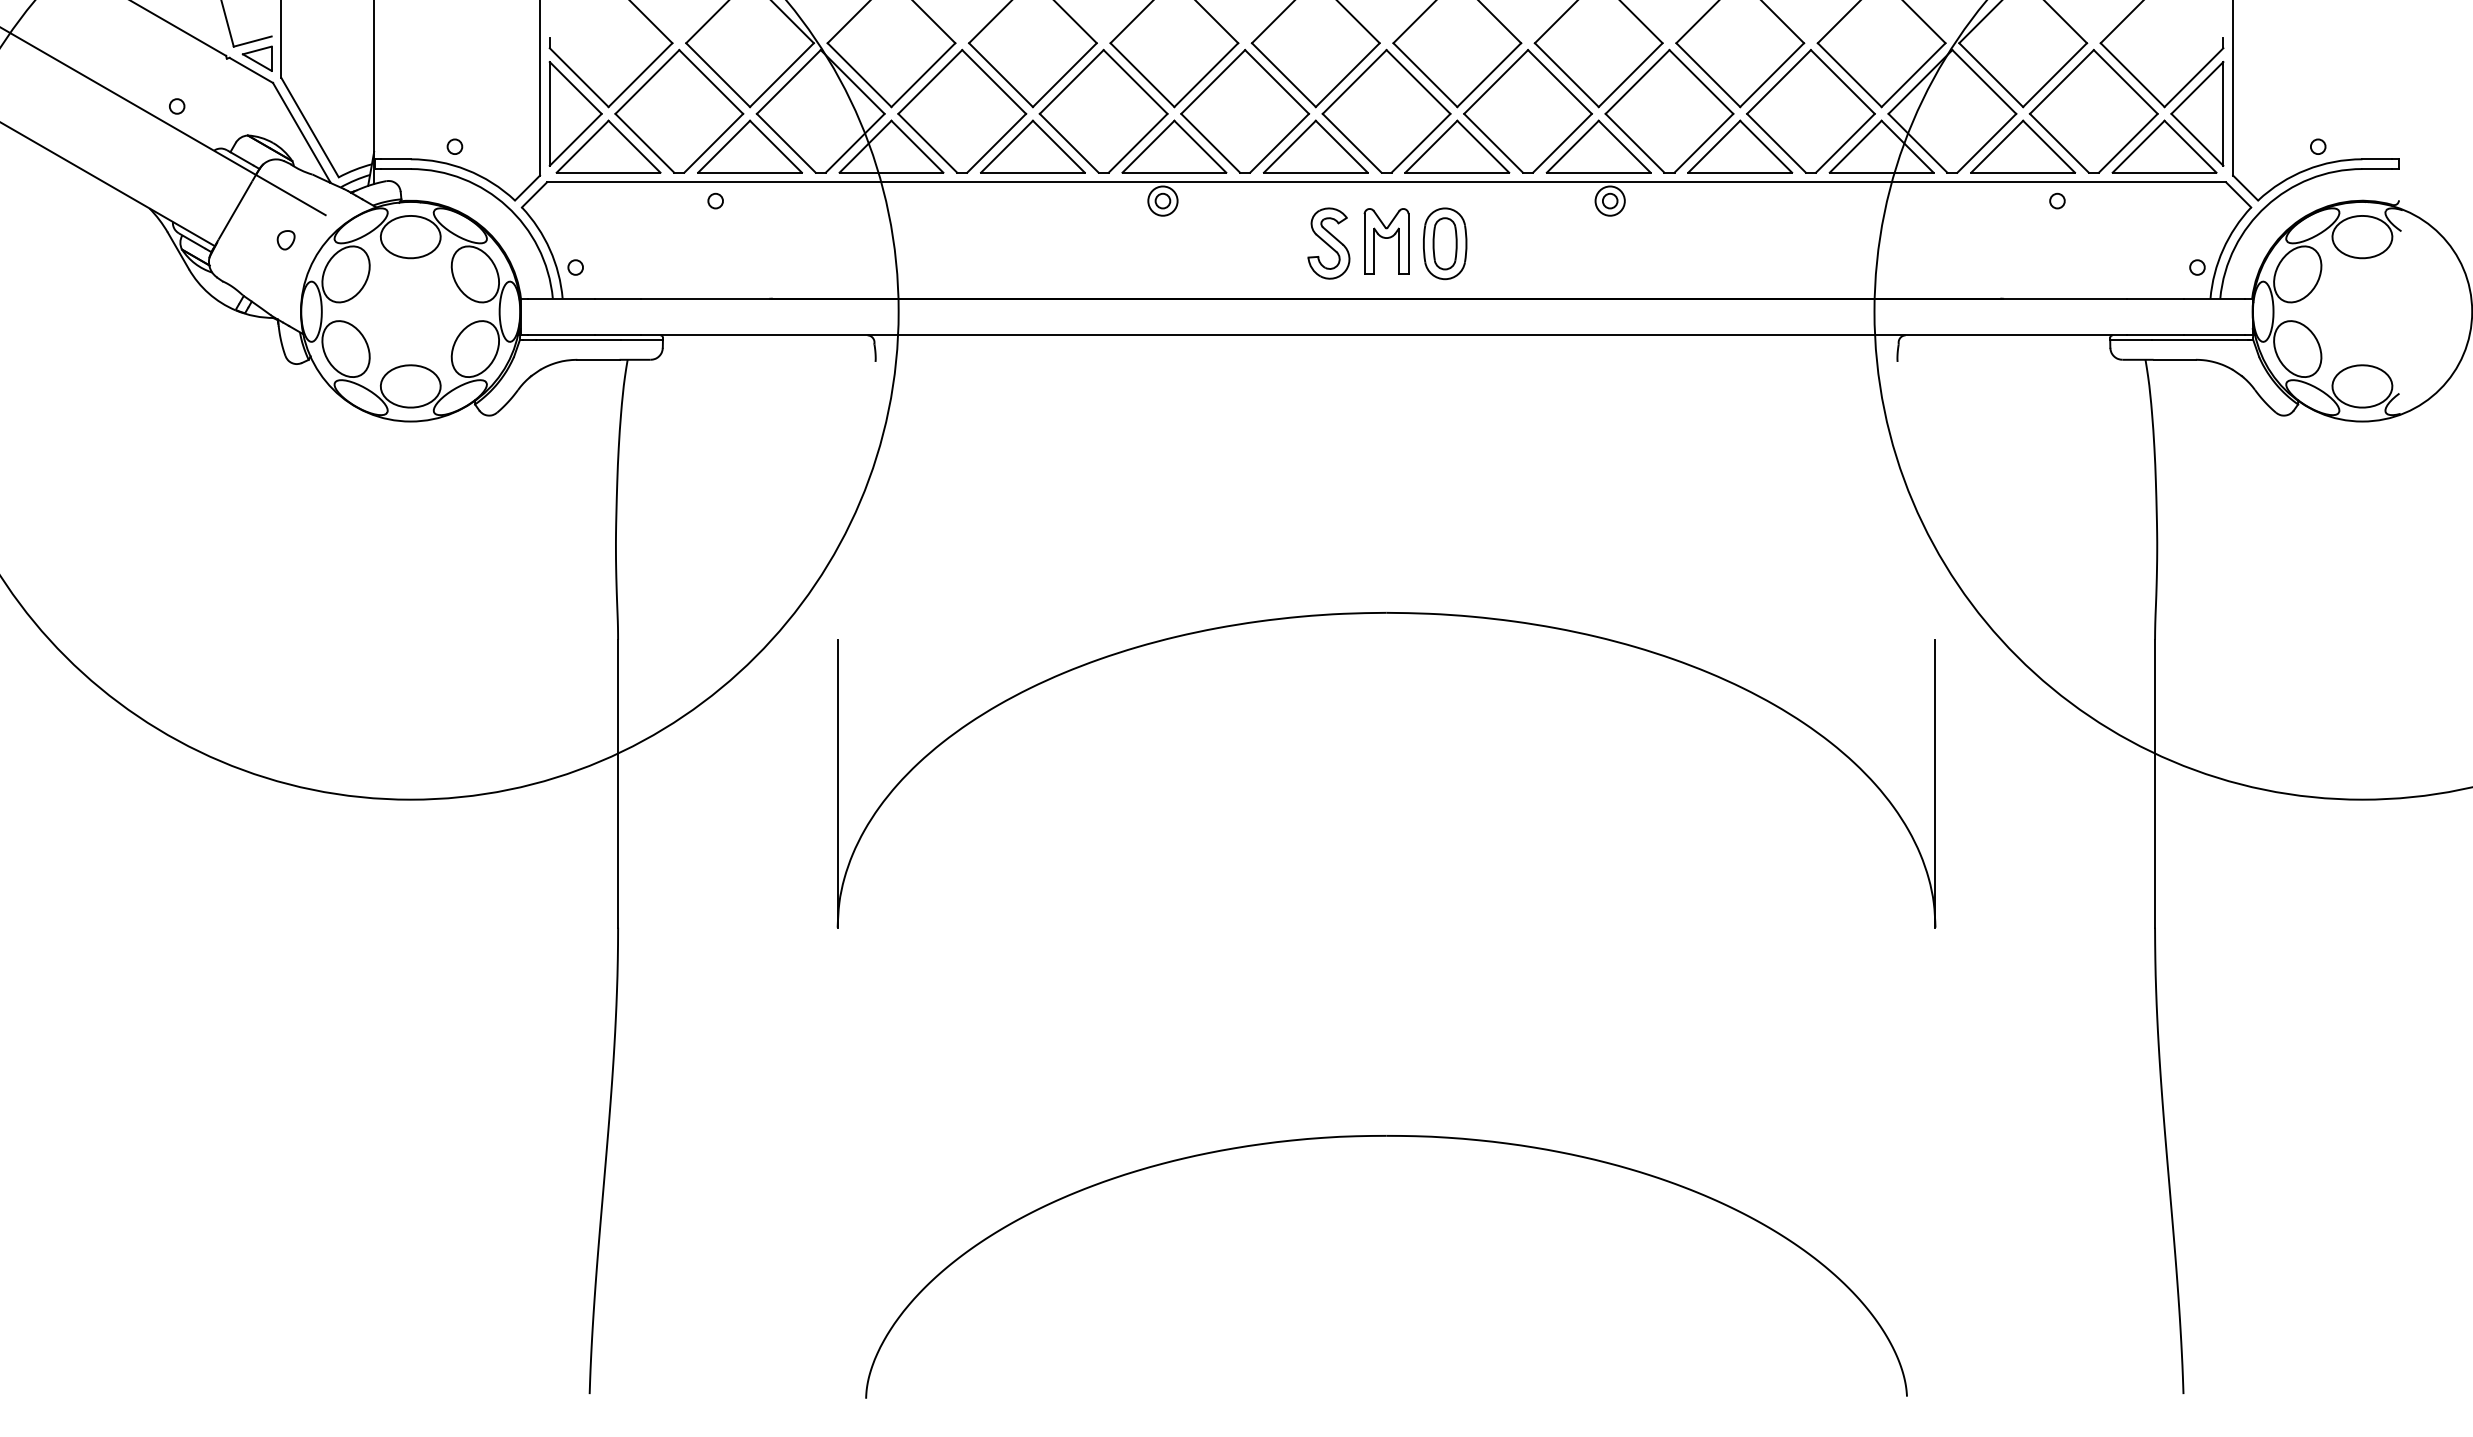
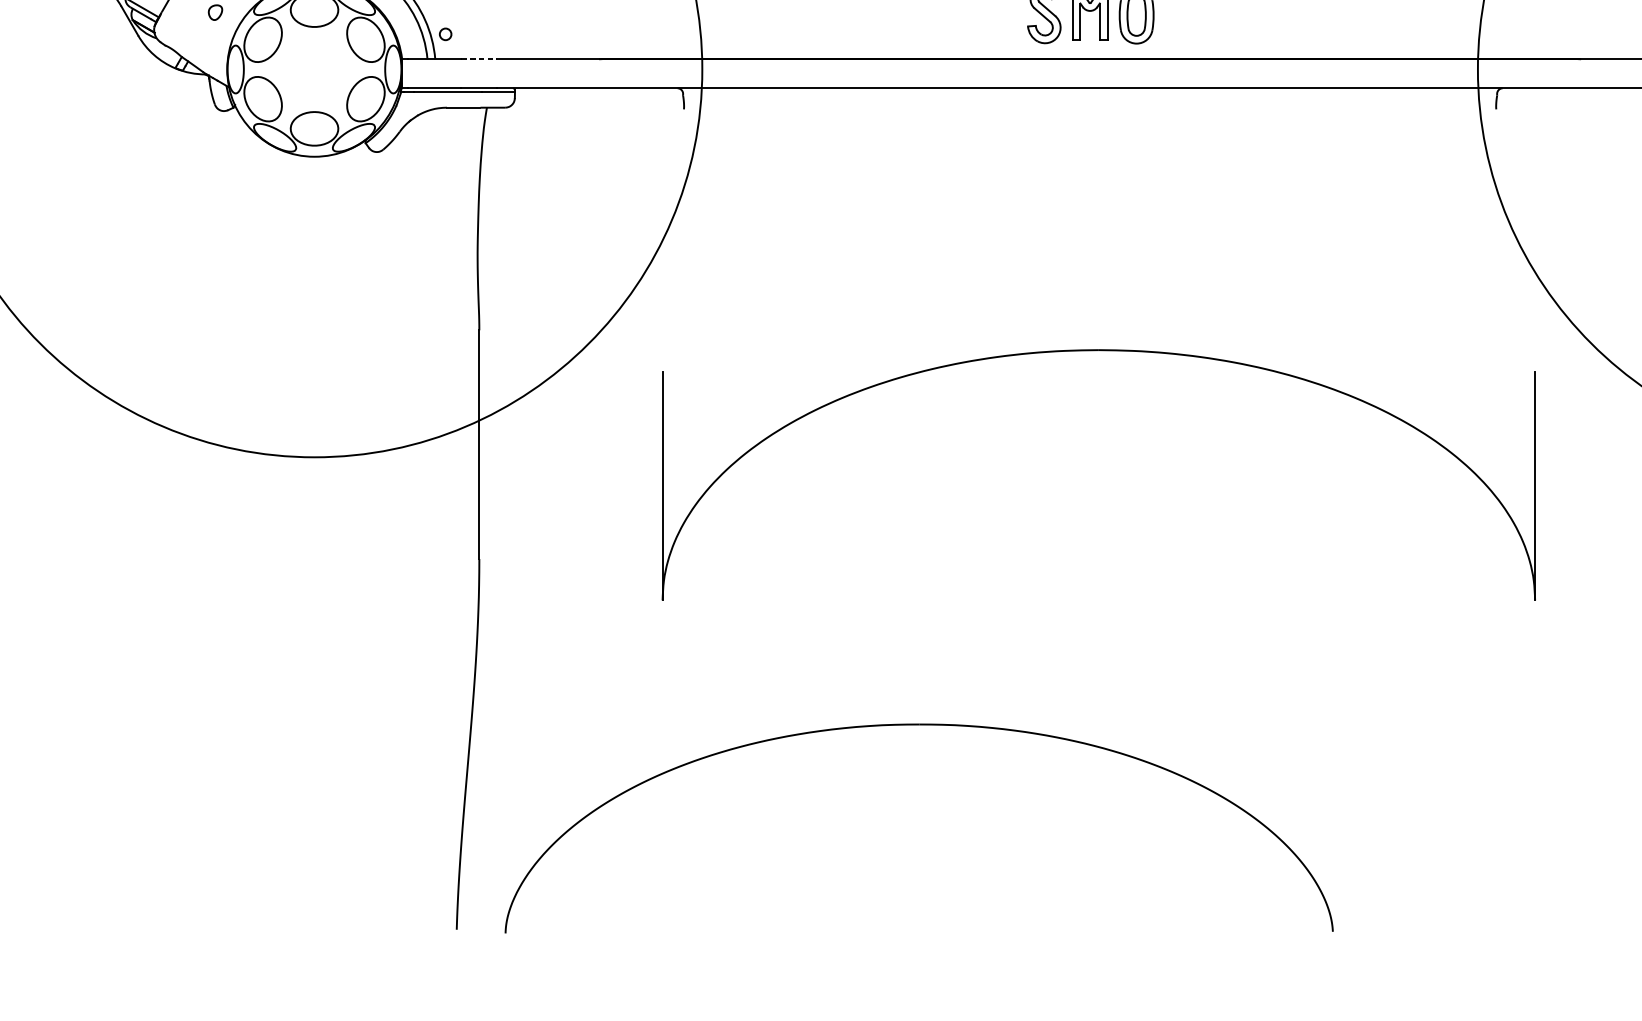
line: (617, 298) -> (478, 58), solid -> dashed
part: (1386, 613) -> (1098, 350), moved
part: (1386, 1136) -> (919, 725), moved

